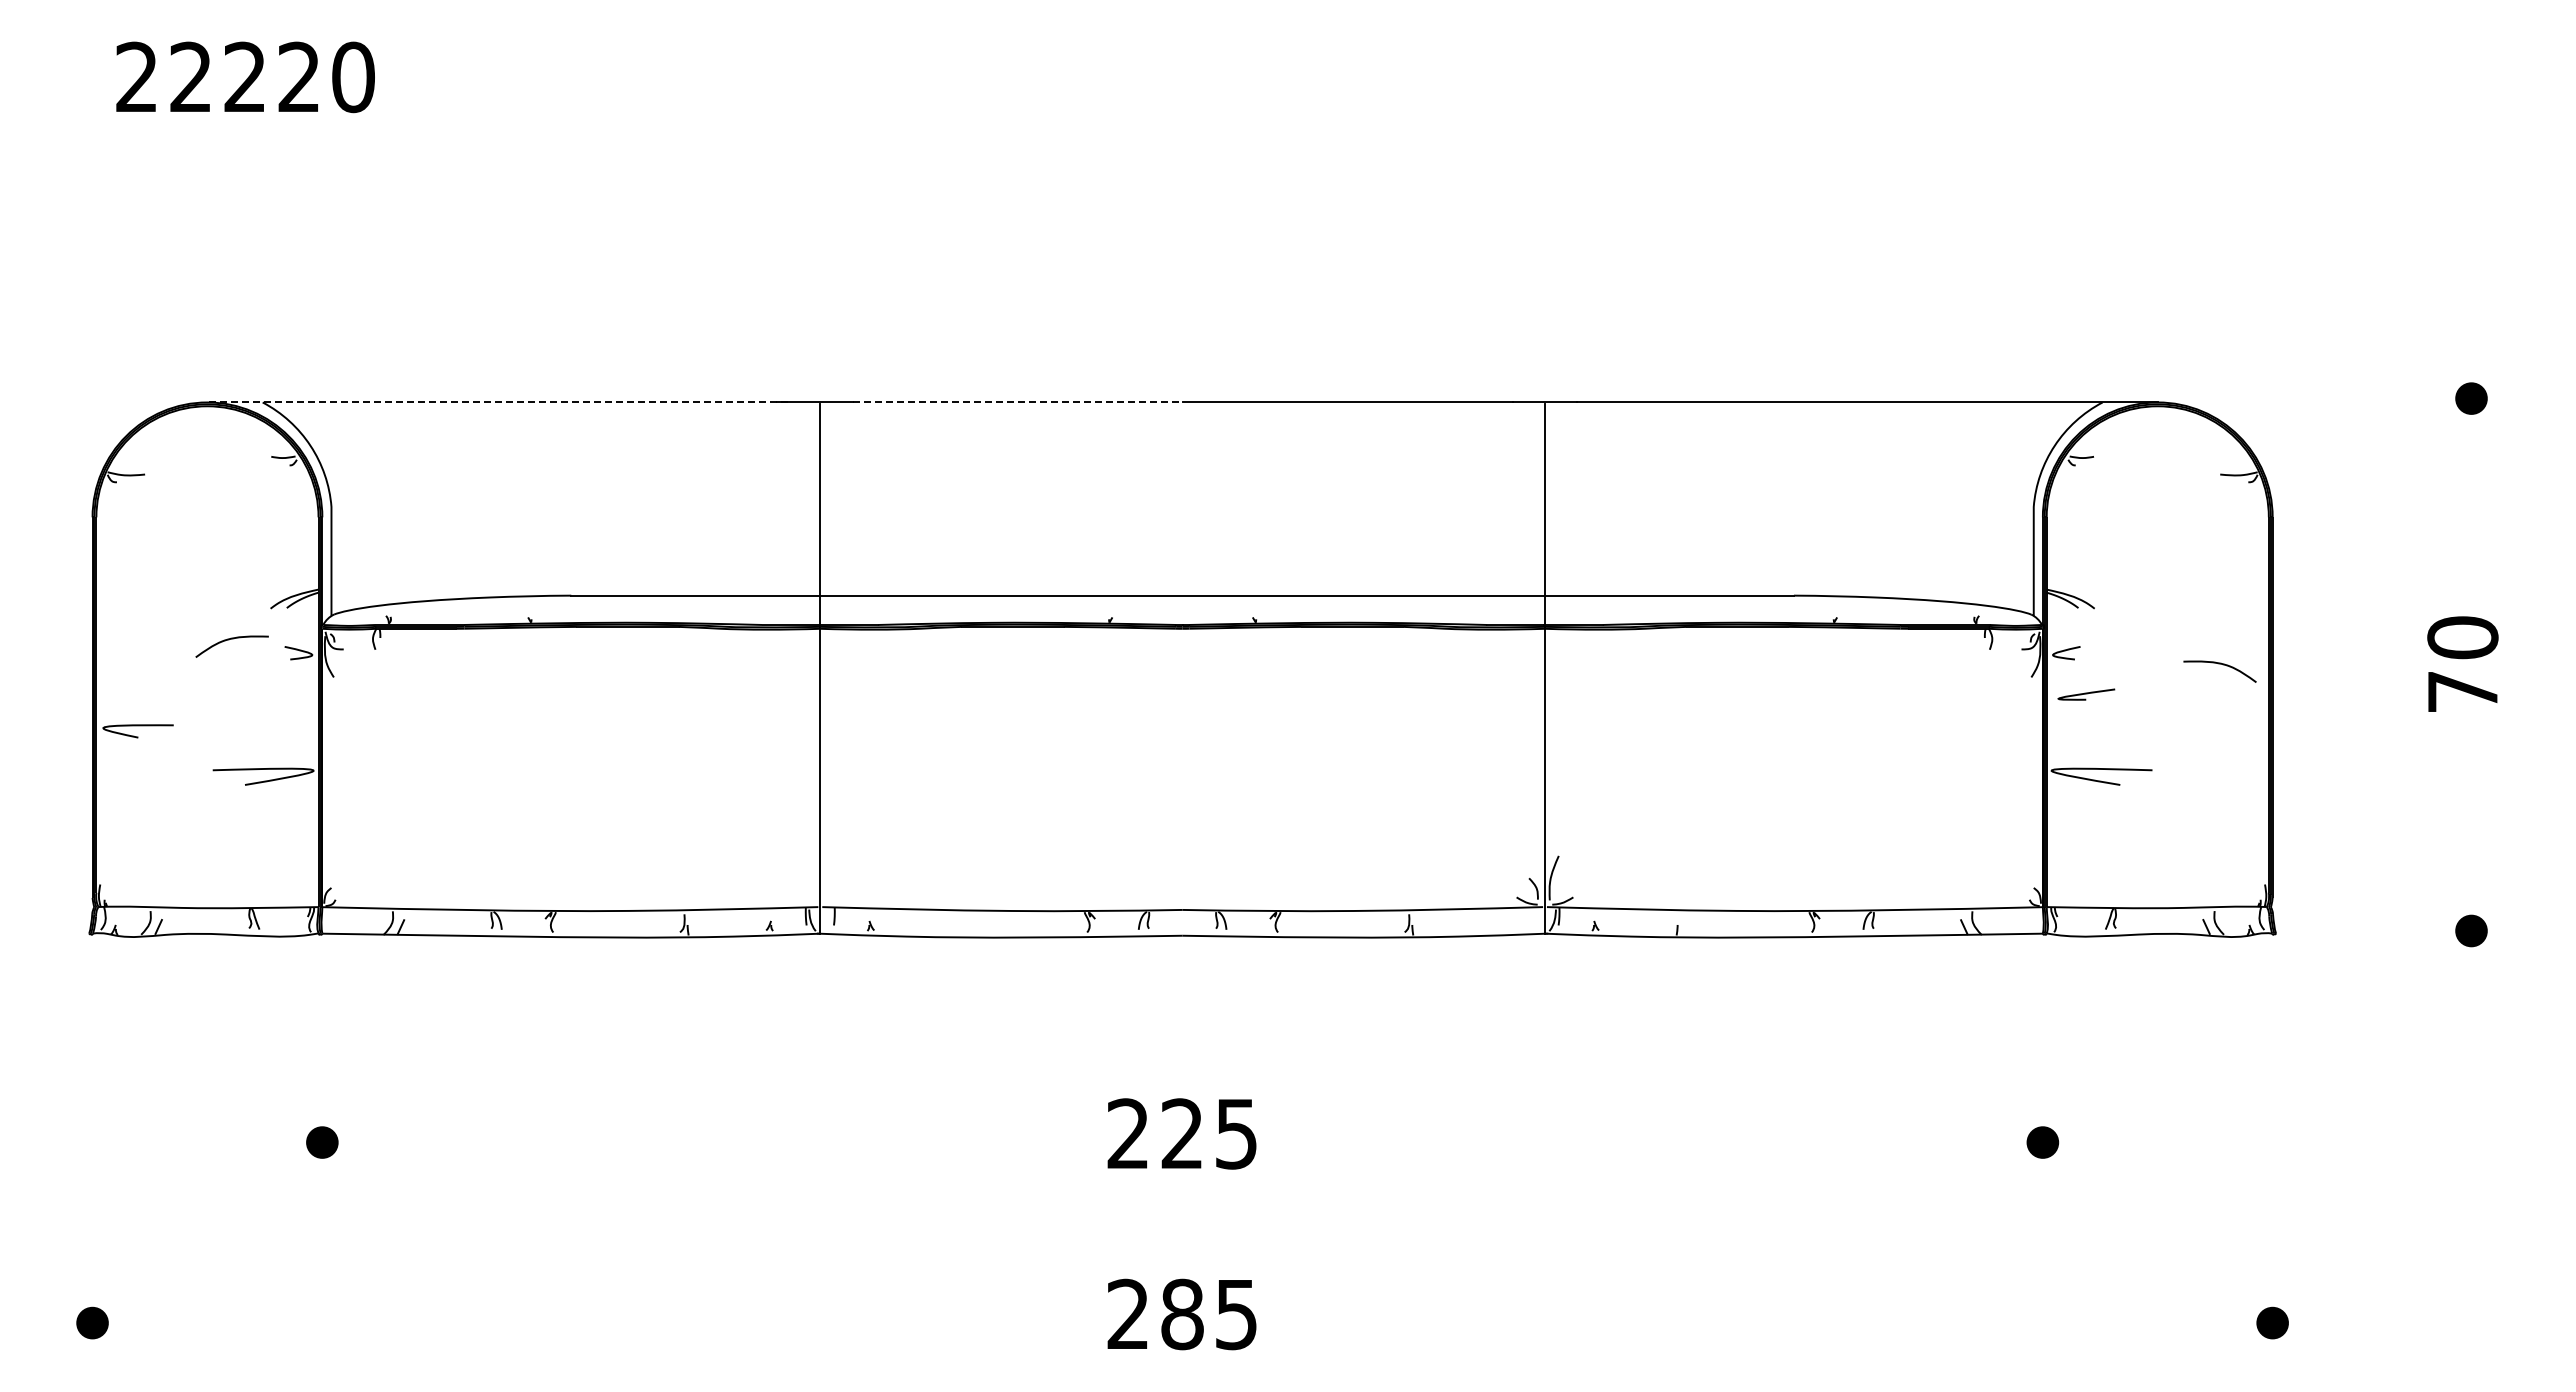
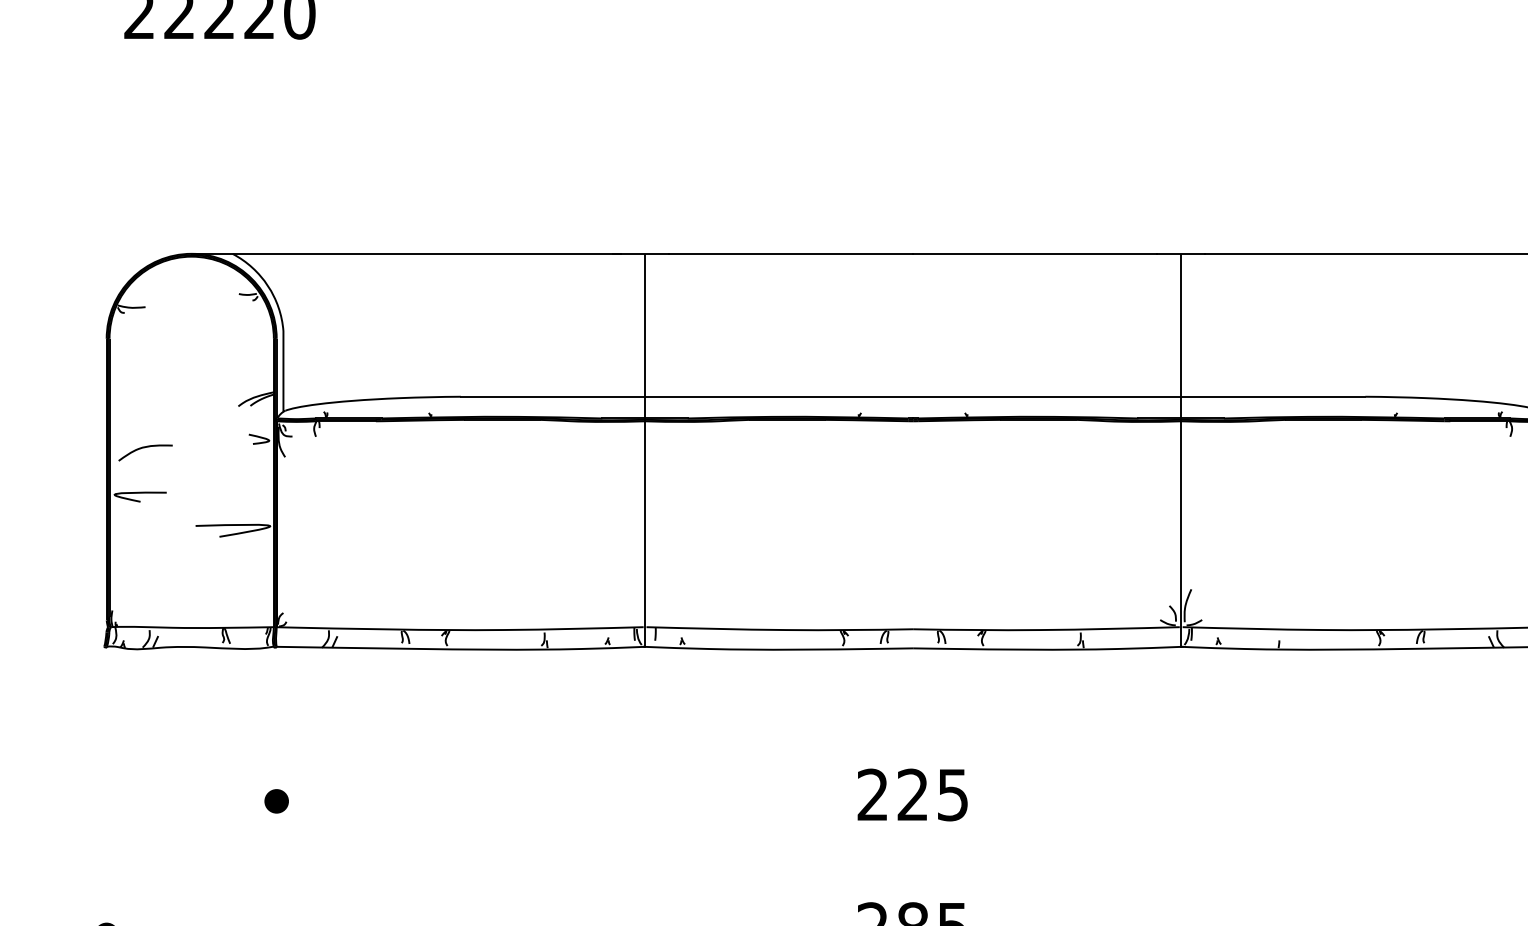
line: (497, 402) -> (406, 253), dashed -> solid
line: (1018, 402) -> (791, 253), dashed -> solid
curve: (229, 640) -> (143, 448), moved

